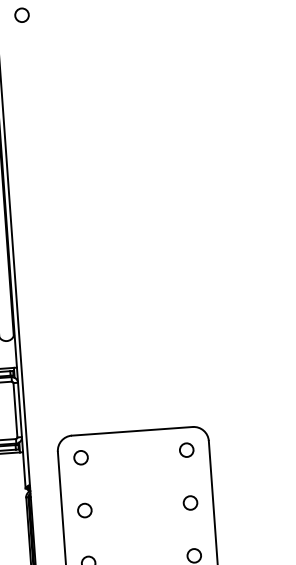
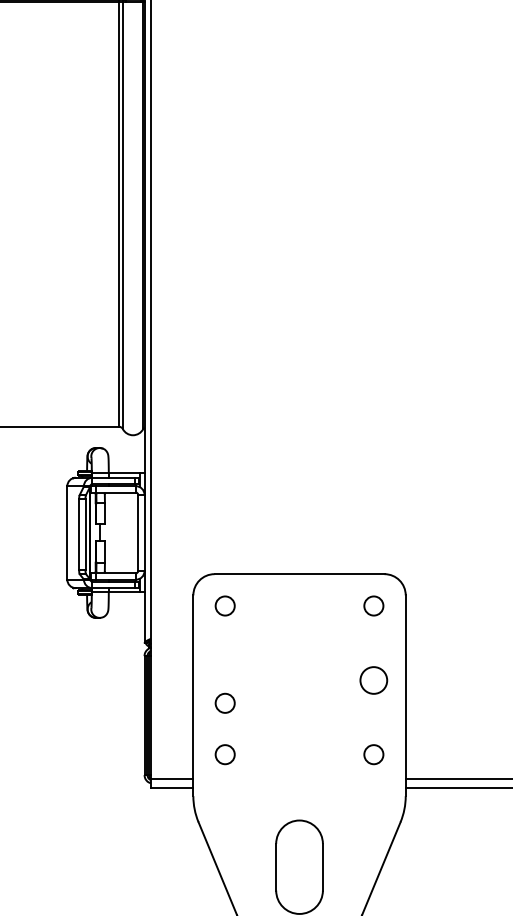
circle: (190, 502) -> (373, 679), size x1.4
circle: (84, 510) -> (224, 702), moved

